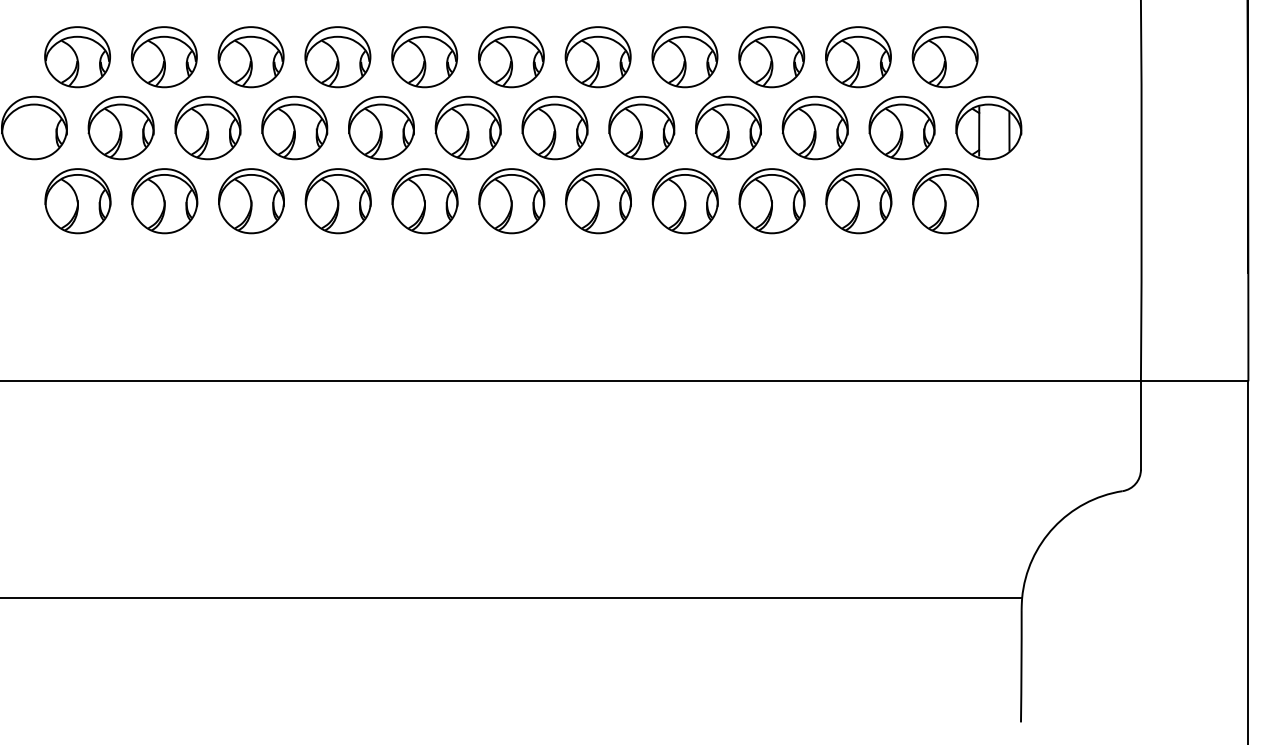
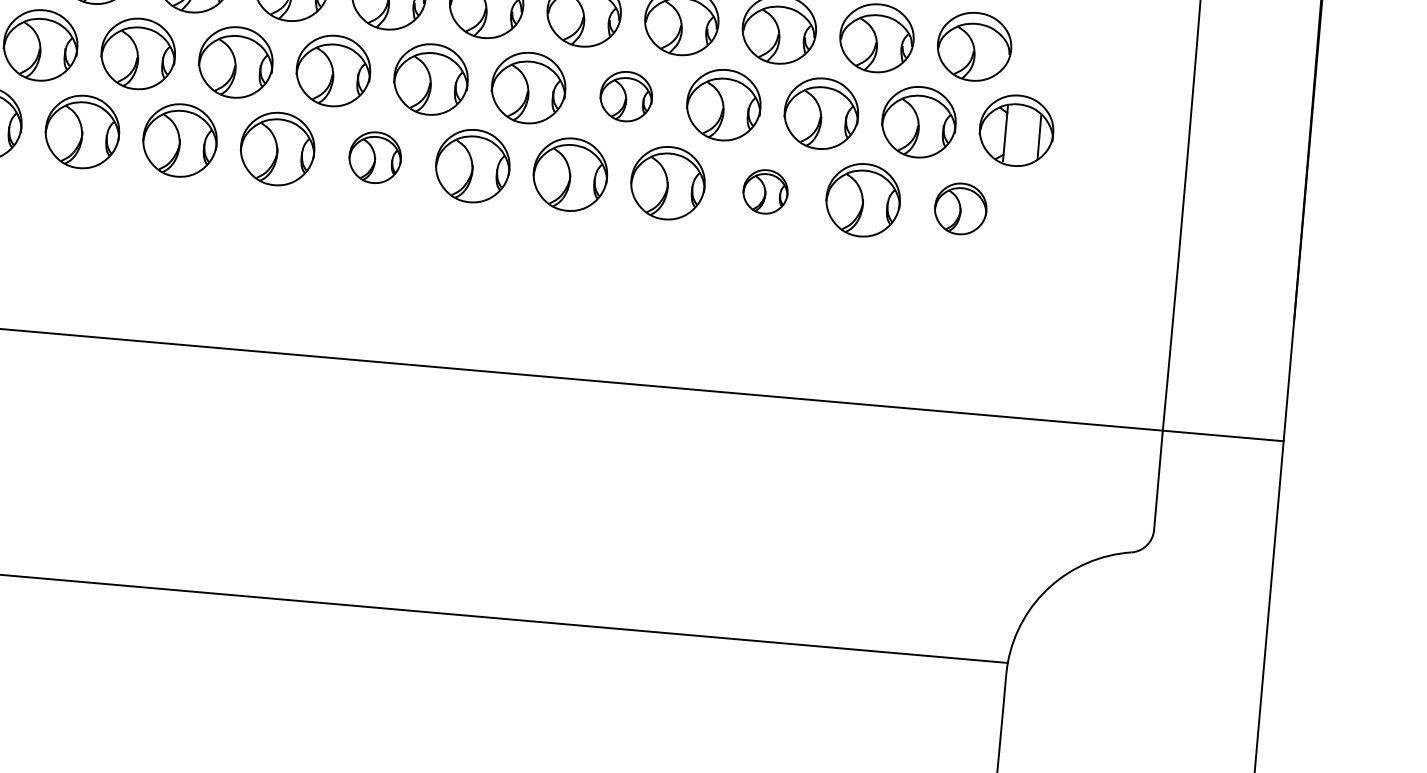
part: (641, 127) -> (626, 96), size x0.7
part: (424, 201) -> (374, 157), size x0.7
part: (771, 201) -> (764, 192), size x0.6
part: (945, 201) -> (960, 209), size x0.7

